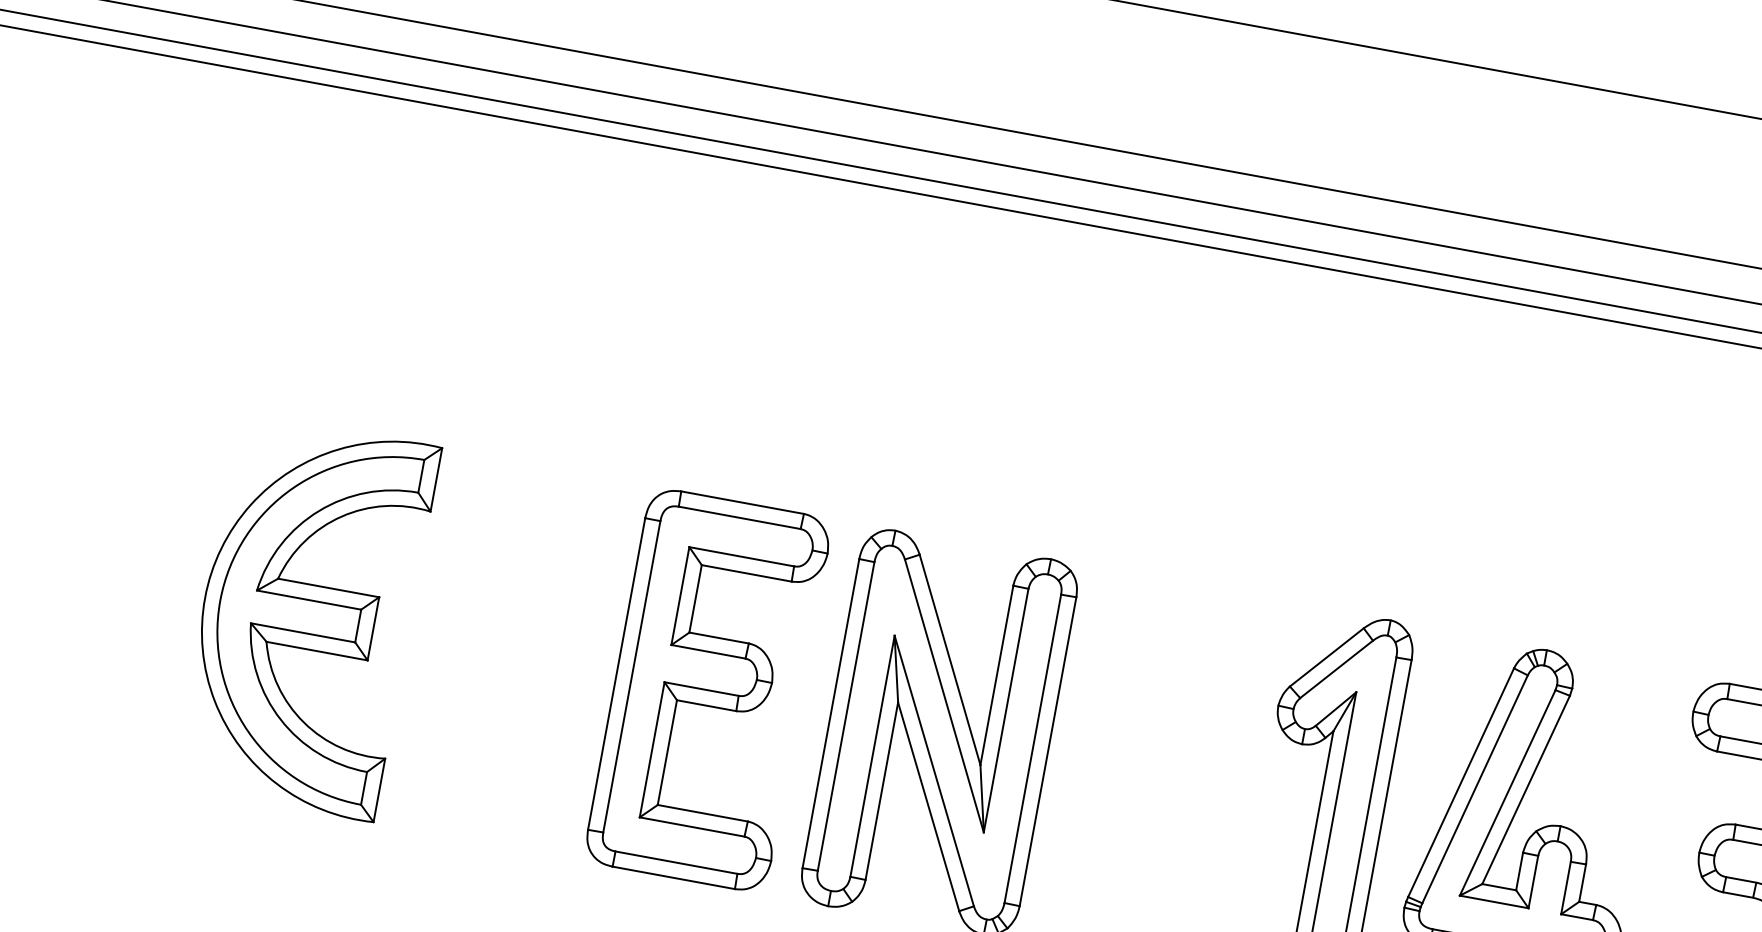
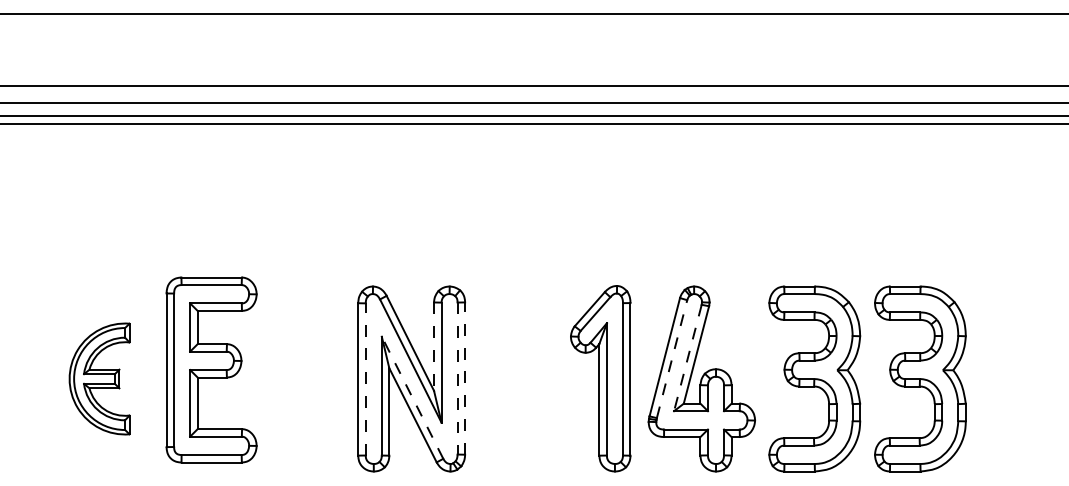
part: (306, 615) -> (99, 378), size x0.6
line: (997, 677) -> (434, 347), solid -> dashed
part: (708, 689) -> (211, 369), moved
line: (845, 714) -> (365, 378), solid -> dashed
line: (1032, 748) -> (457, 378), solid -> dashed
line: (1048, 751) -> (465, 378), solid -> dashed
line: (934, 770) -> (412, 397), solid -> dashed
line: (1475, 790) -> (672, 359), solid -> dashed
line: (1506, 793) -> (687, 358), solid -> dashed

